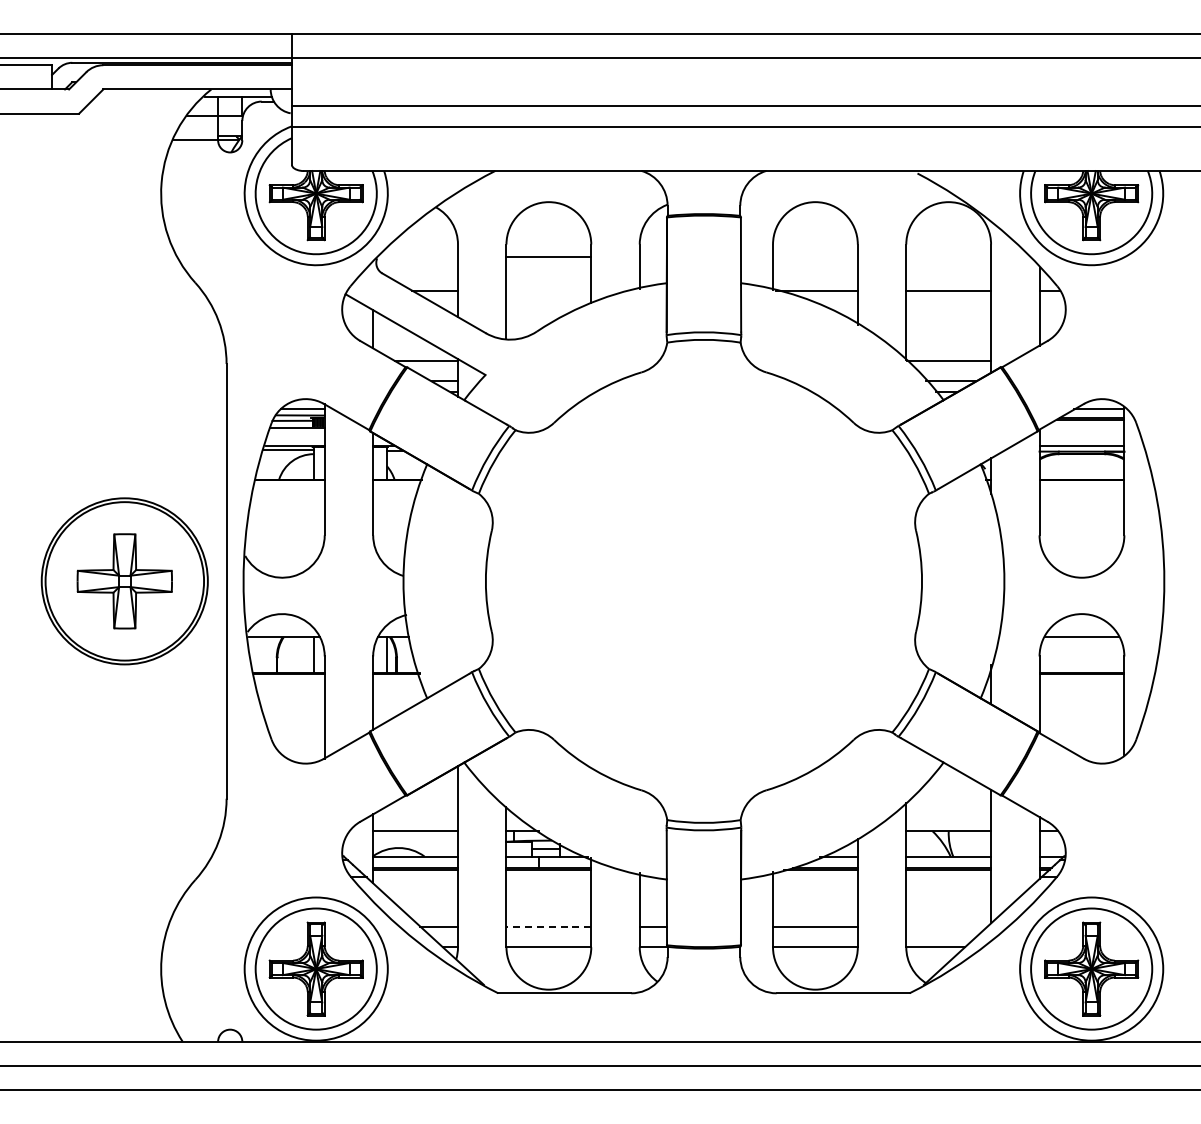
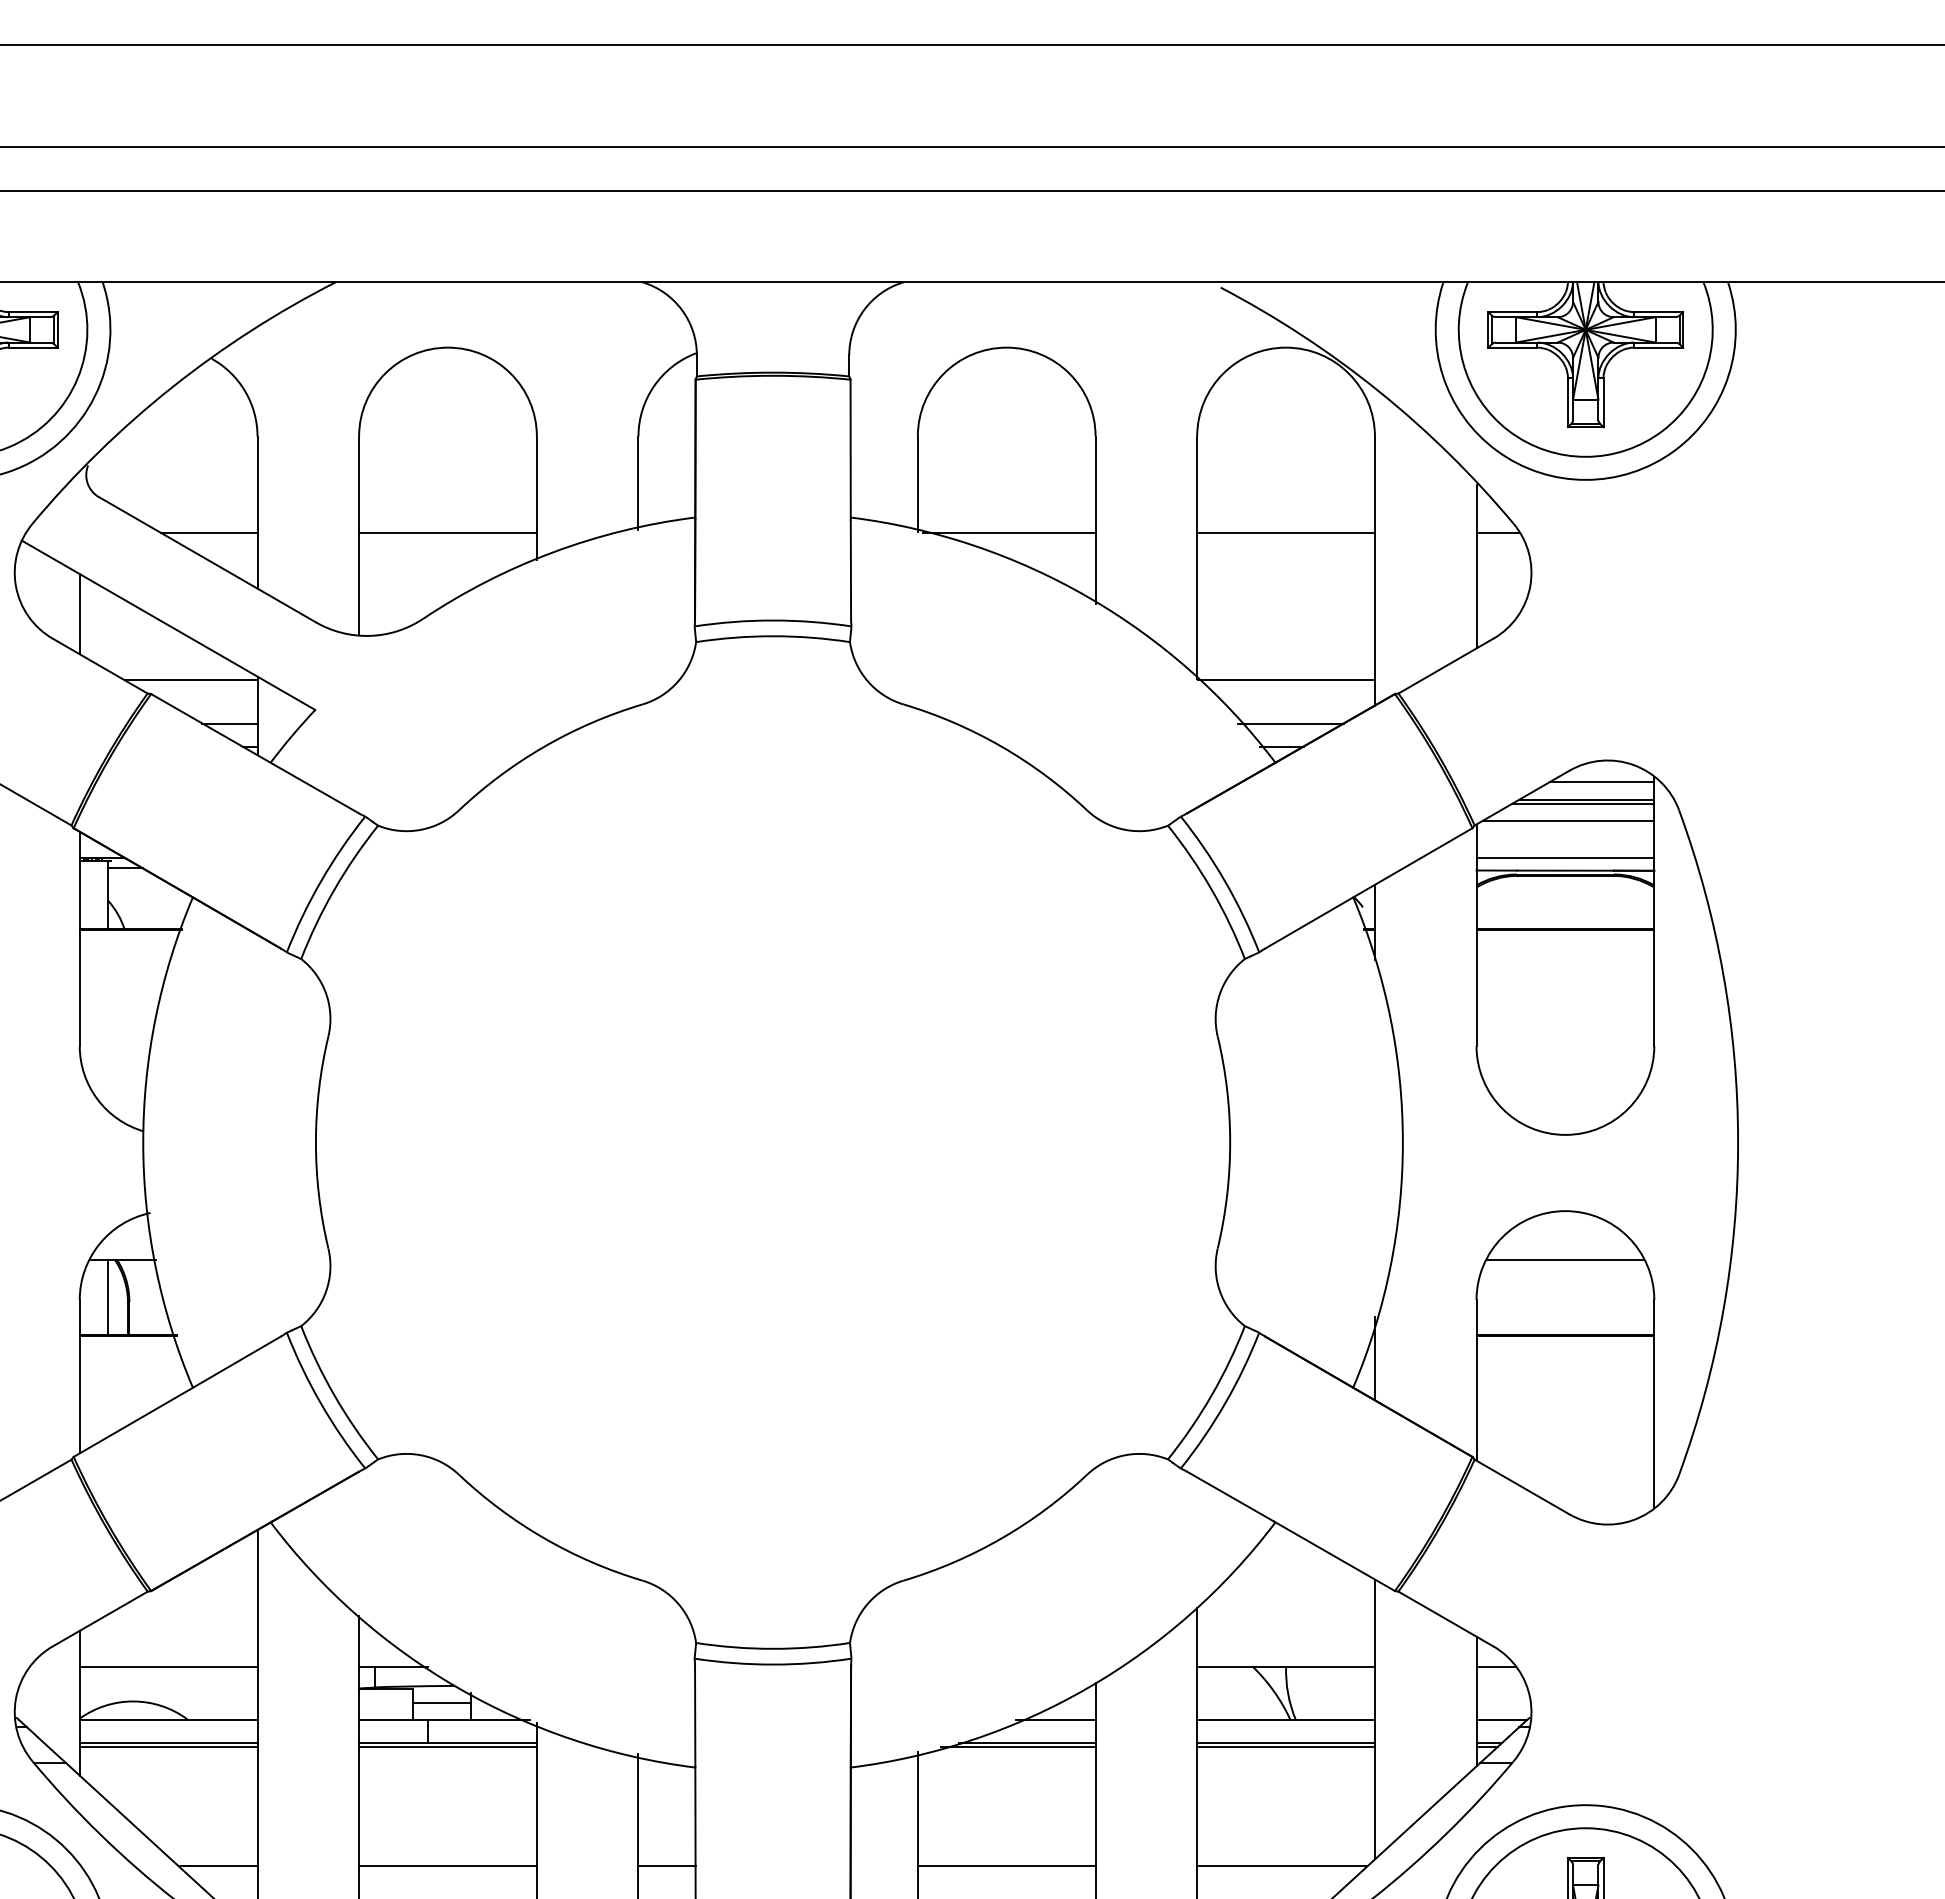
line: (548, 256) -> (447, 532), moved
line: (1083, 427) -> (1568, 820), added
line: (548, 926) -> (447, 1865), dashed -> solid
line: (946, 926) -> (1281, 1865), added

